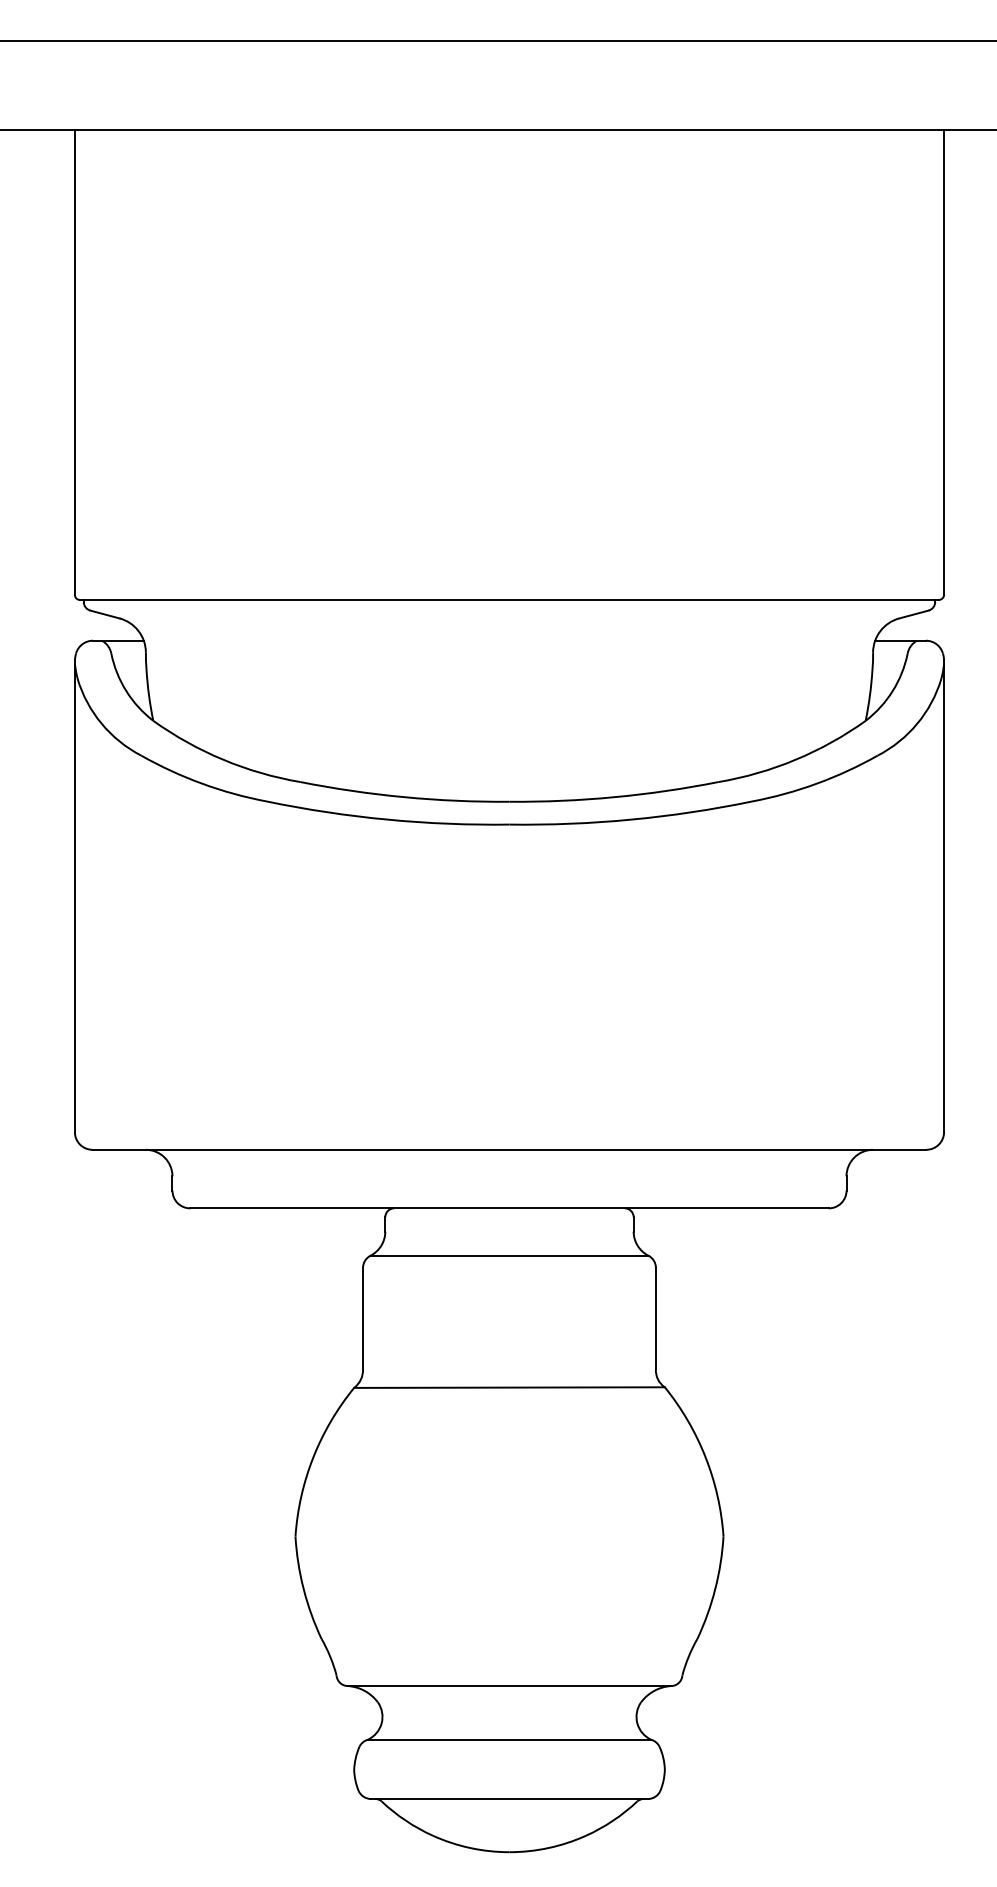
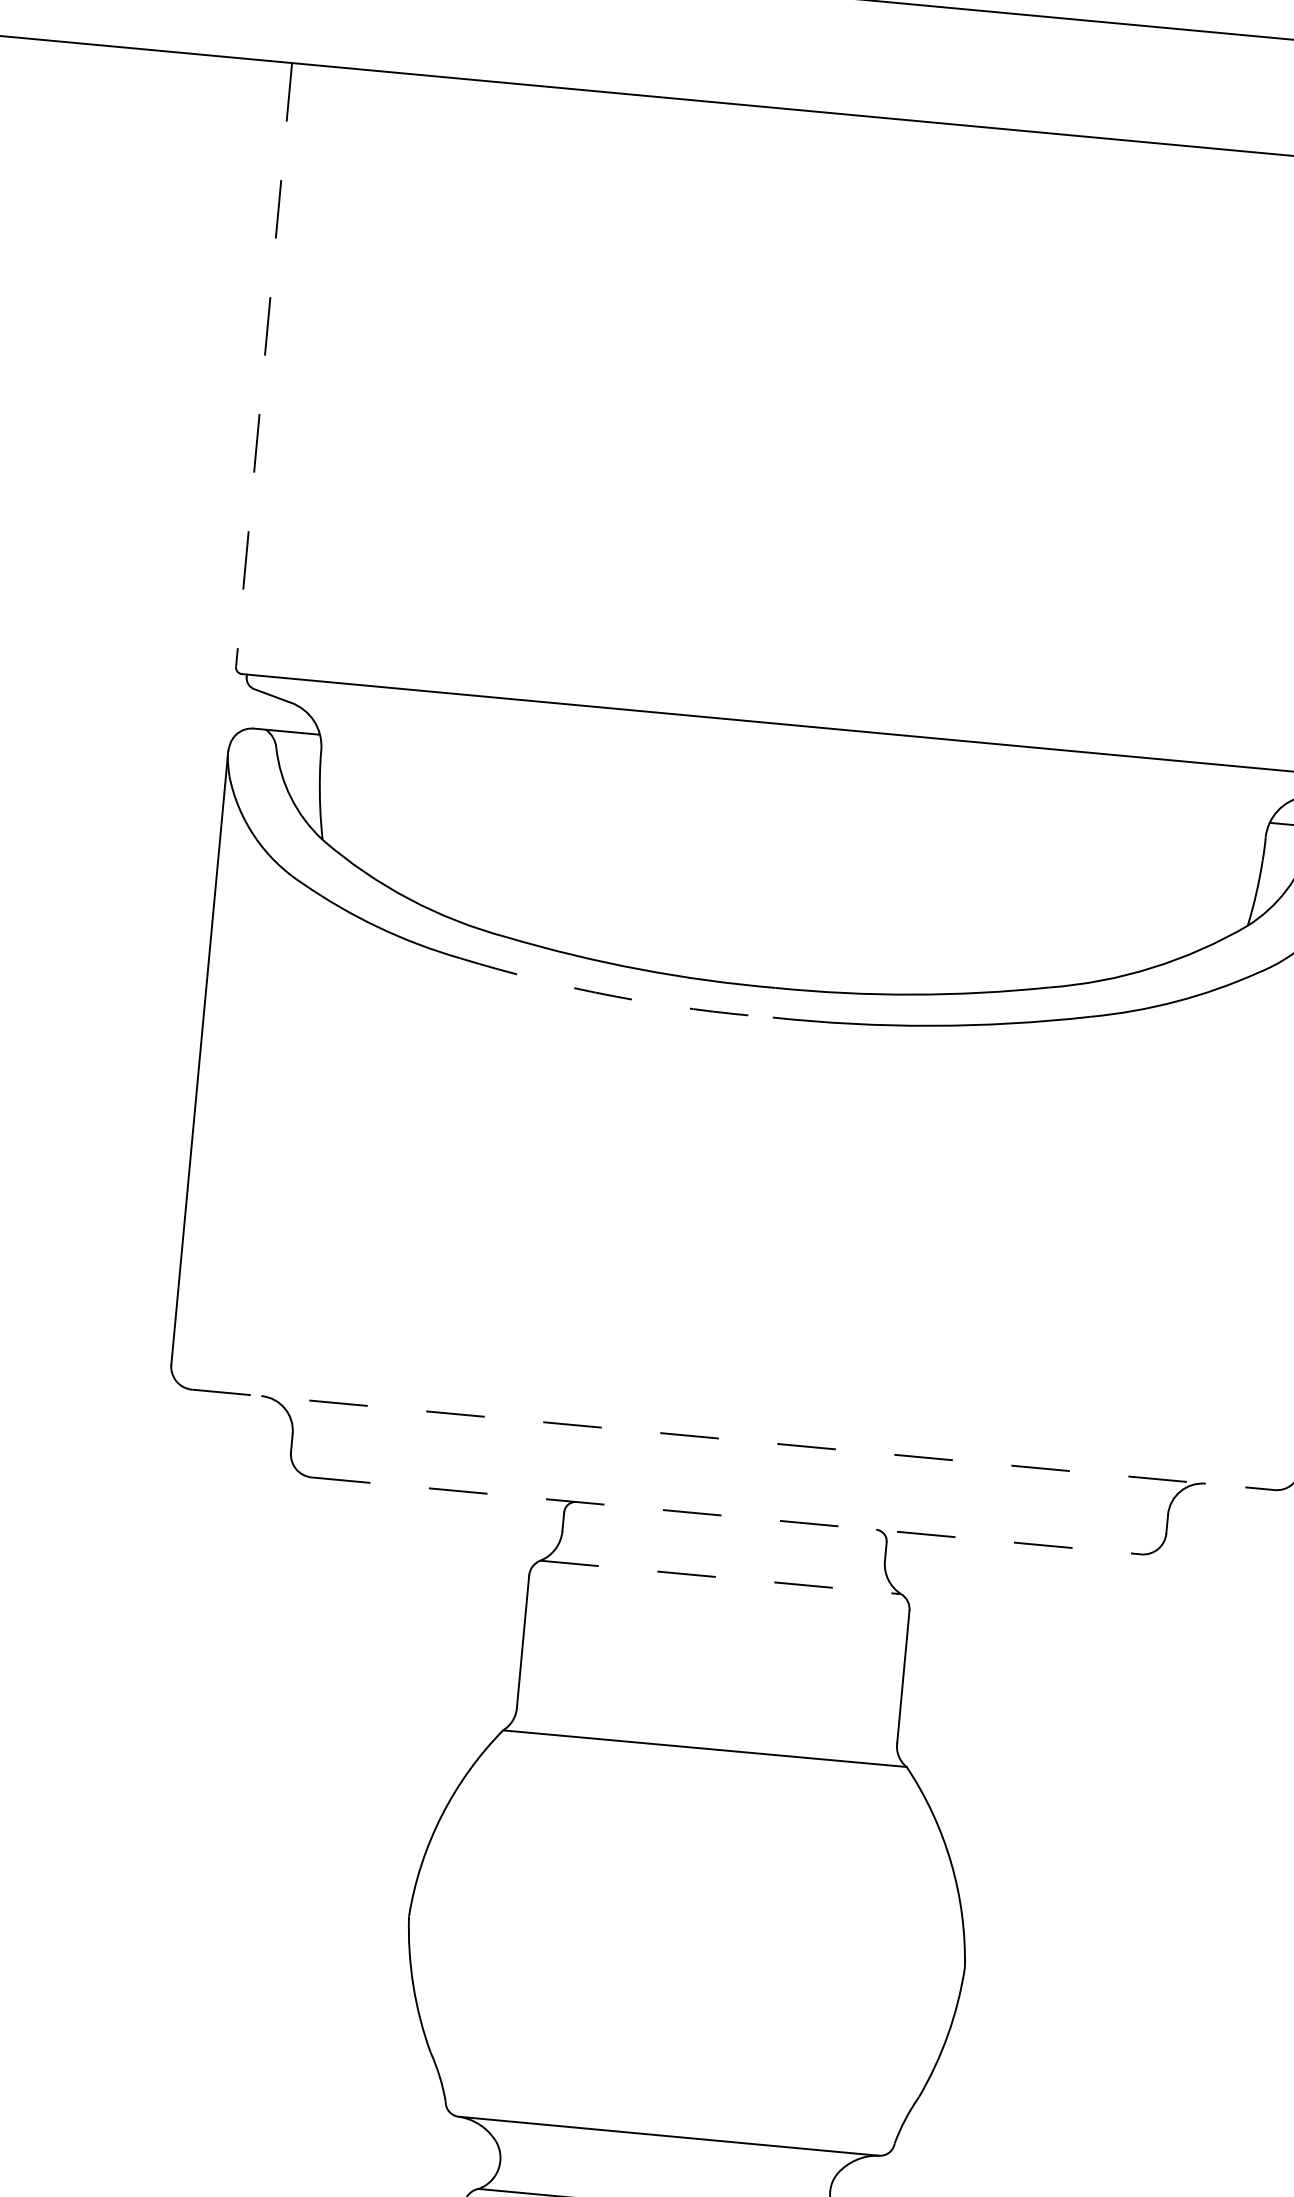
line: (74, 362) -> (263, 365), solid -> dashed
arc: (387, 819) -> (614, 996), solid -> dashed
line: (509, 1149) -> (733, 1439), solid -> dashed
line: (510, 1208) -> (727, 1516), solid -> dashed
line: (510, 1255) -> (722, 1577), solid -> dashed

